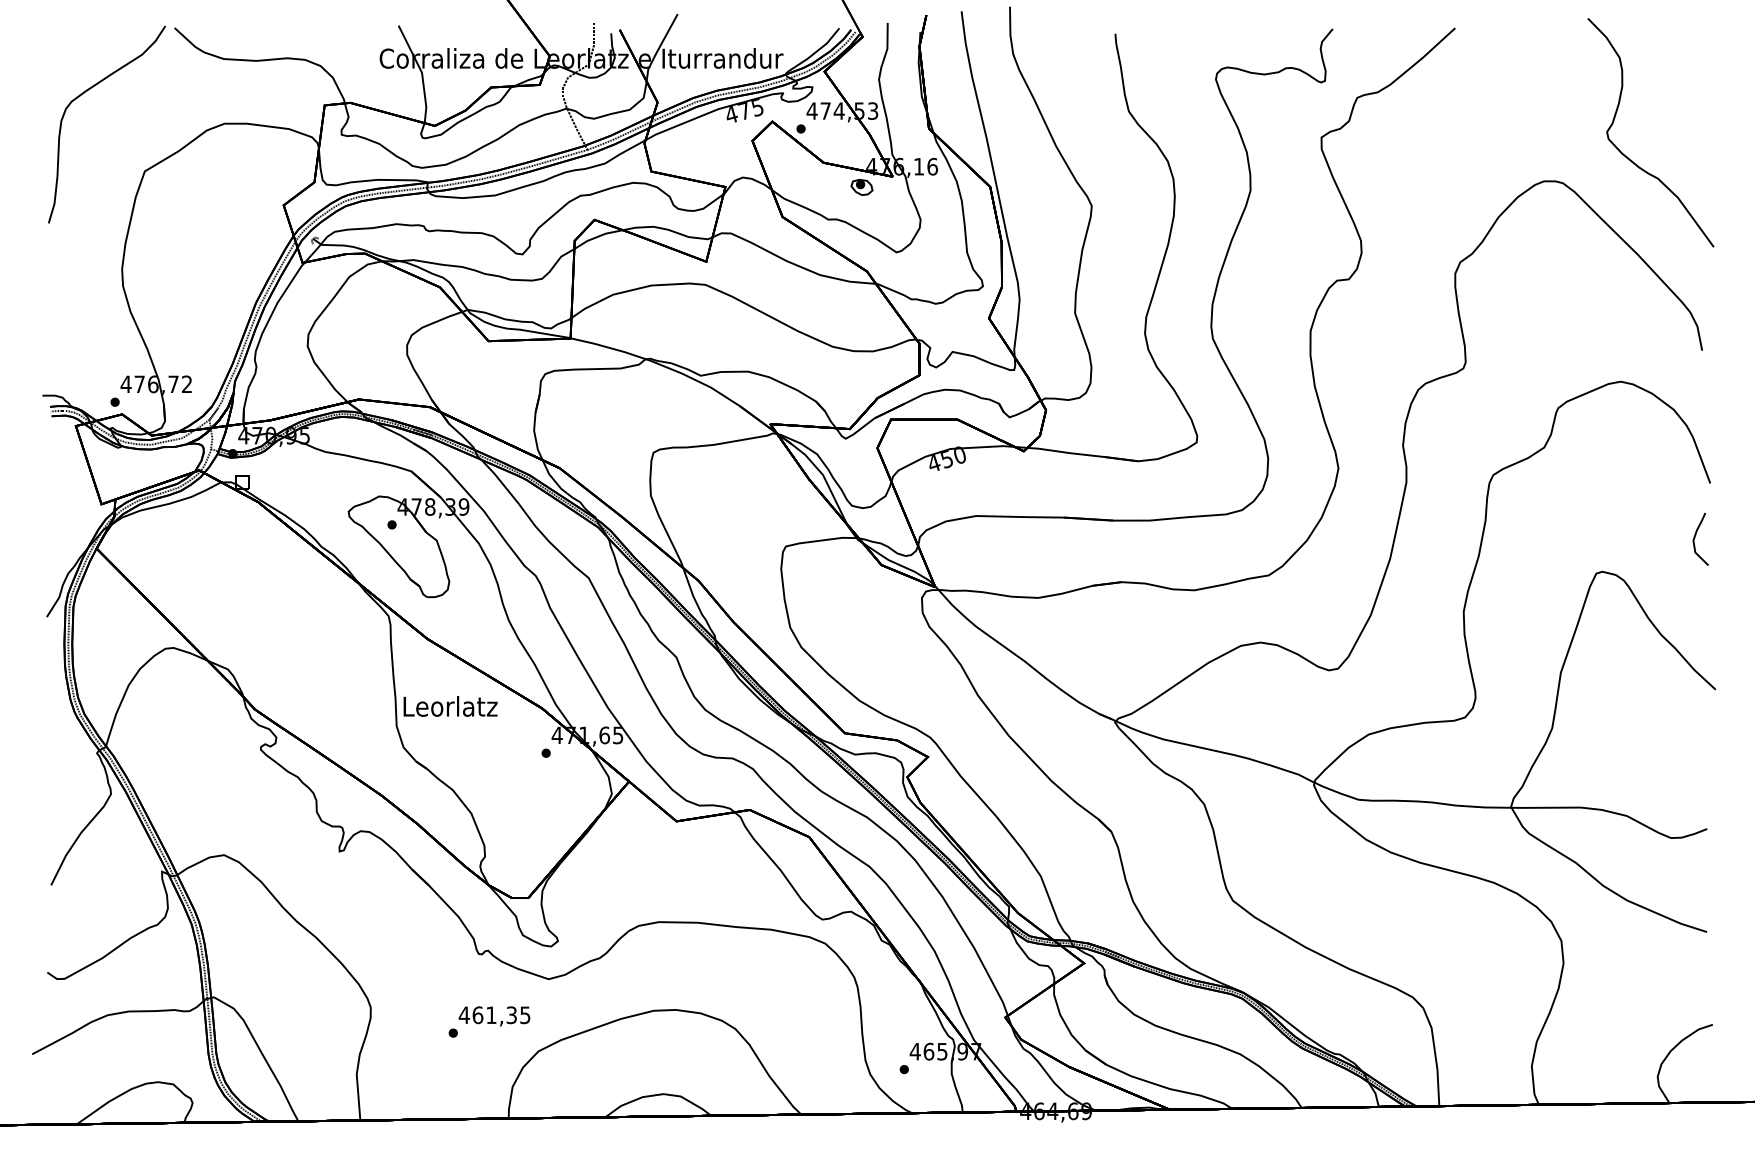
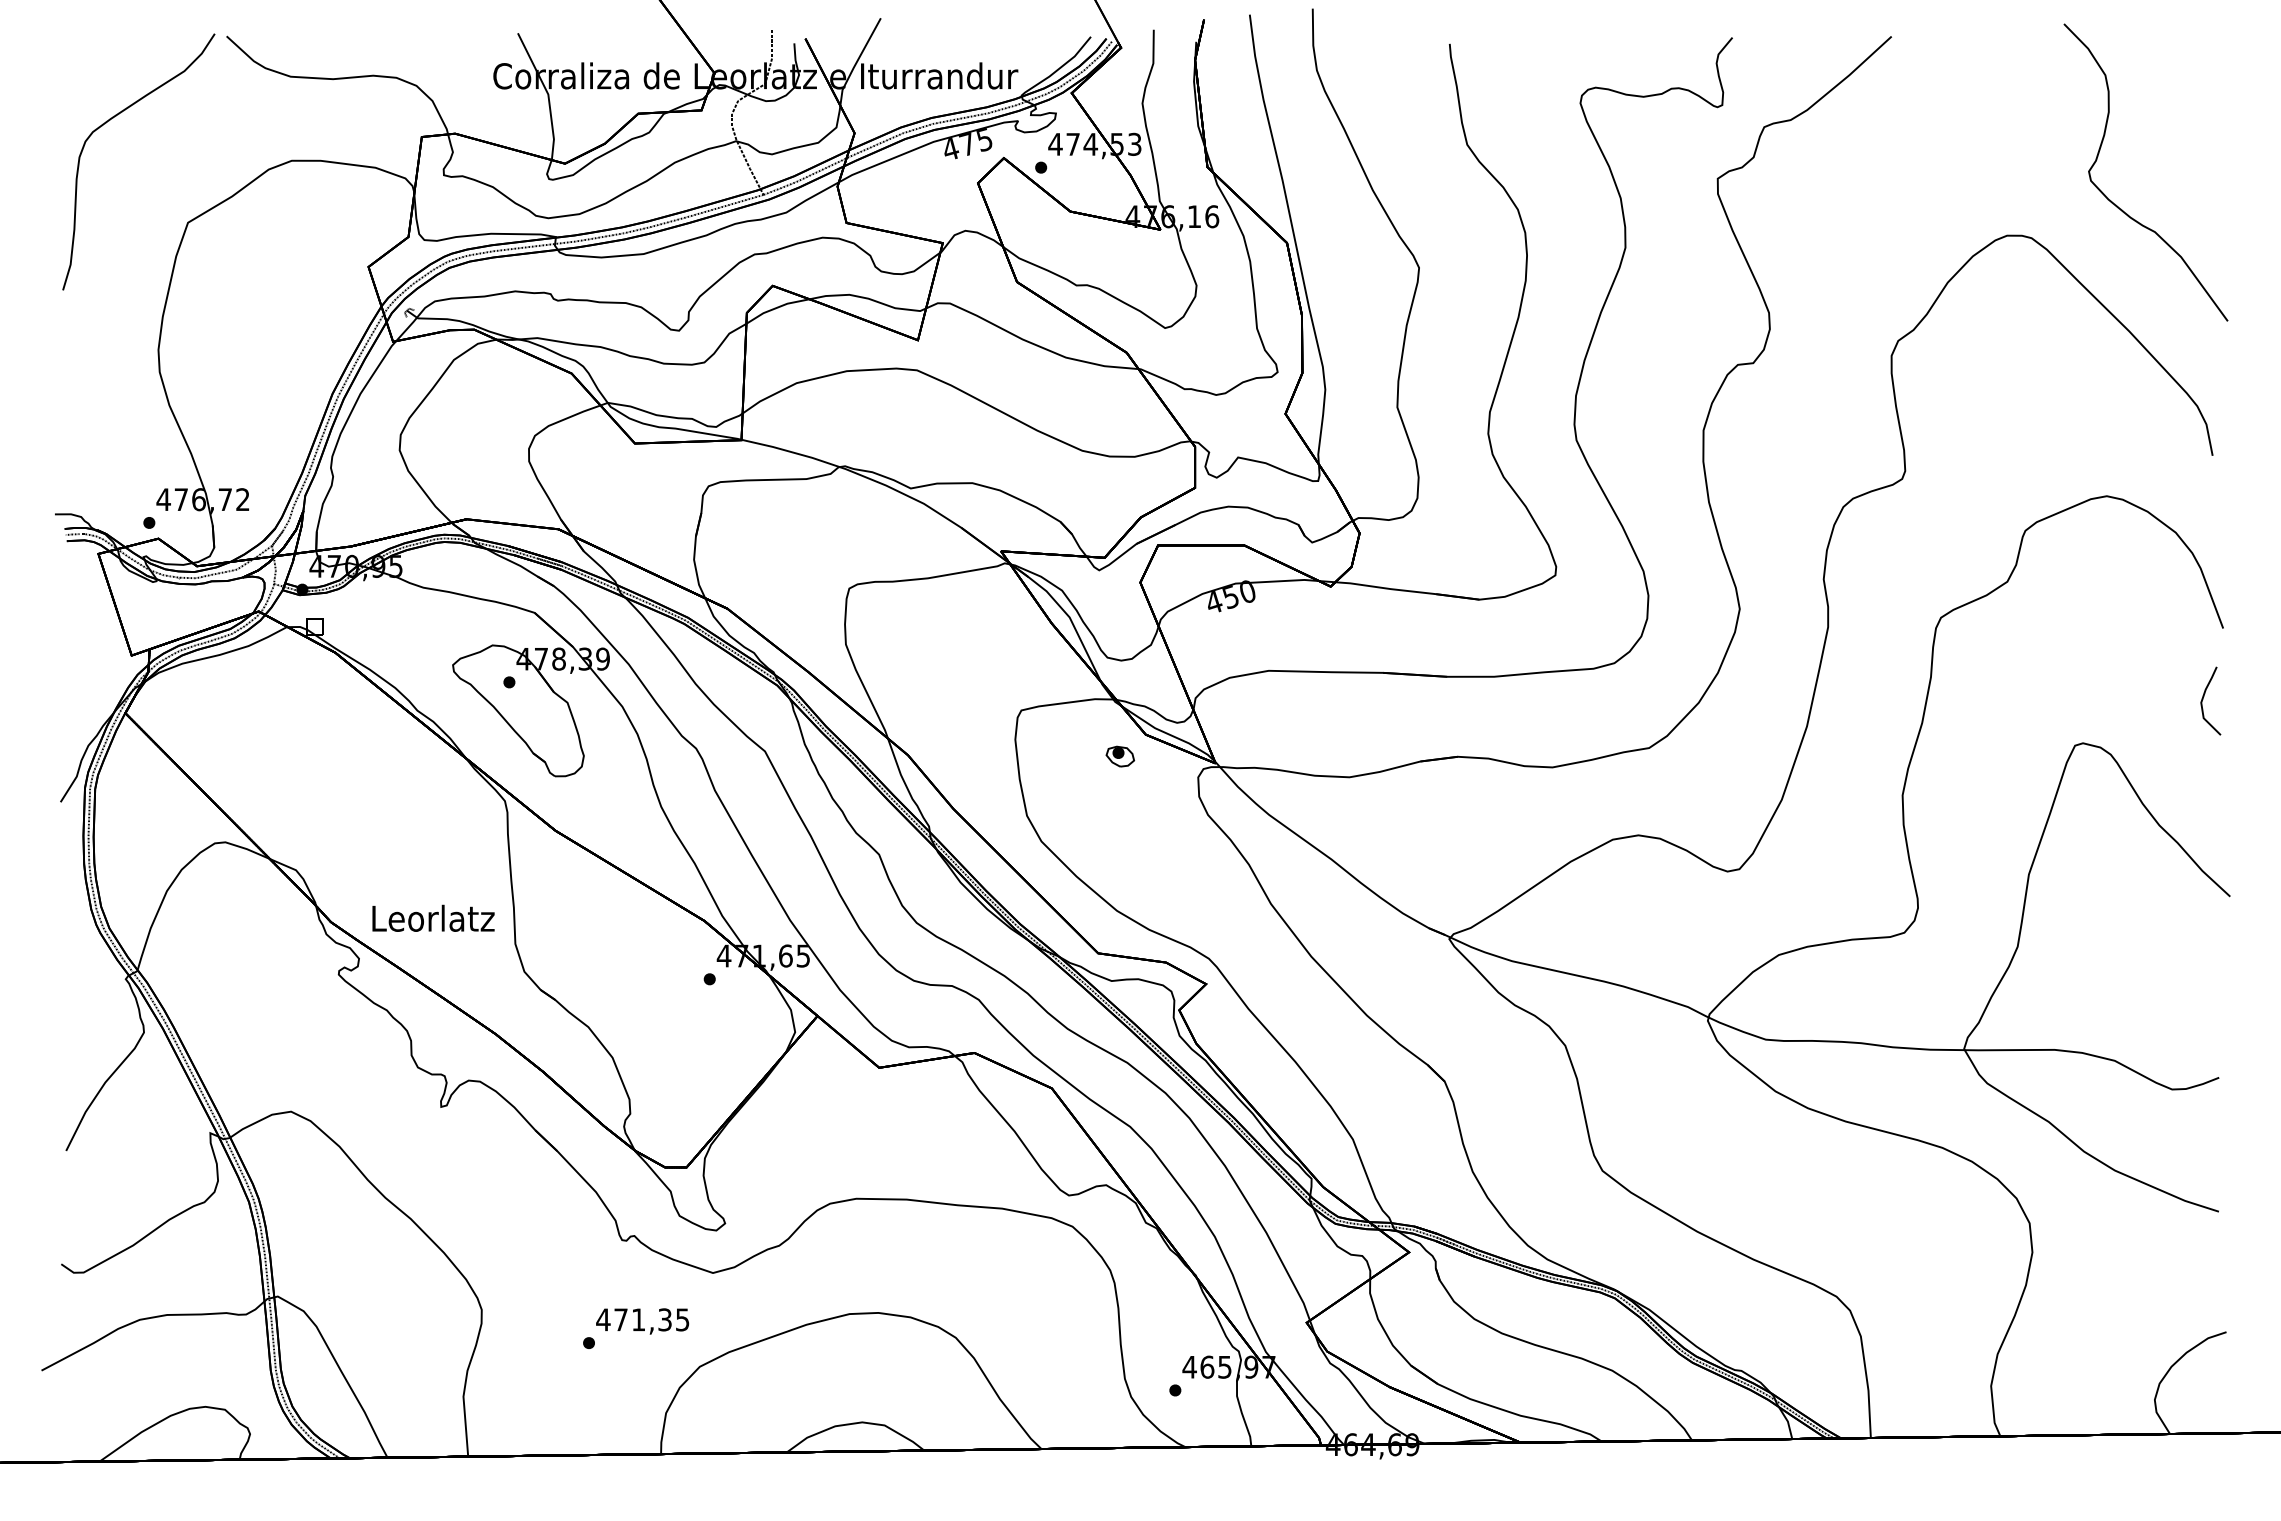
part: (862, 187) -> (1120, 756), moved
text: (450, 705) -> (433, 917), moved
text: (478, 1014) -> (621, 1319), 461,35 -> 471,35

